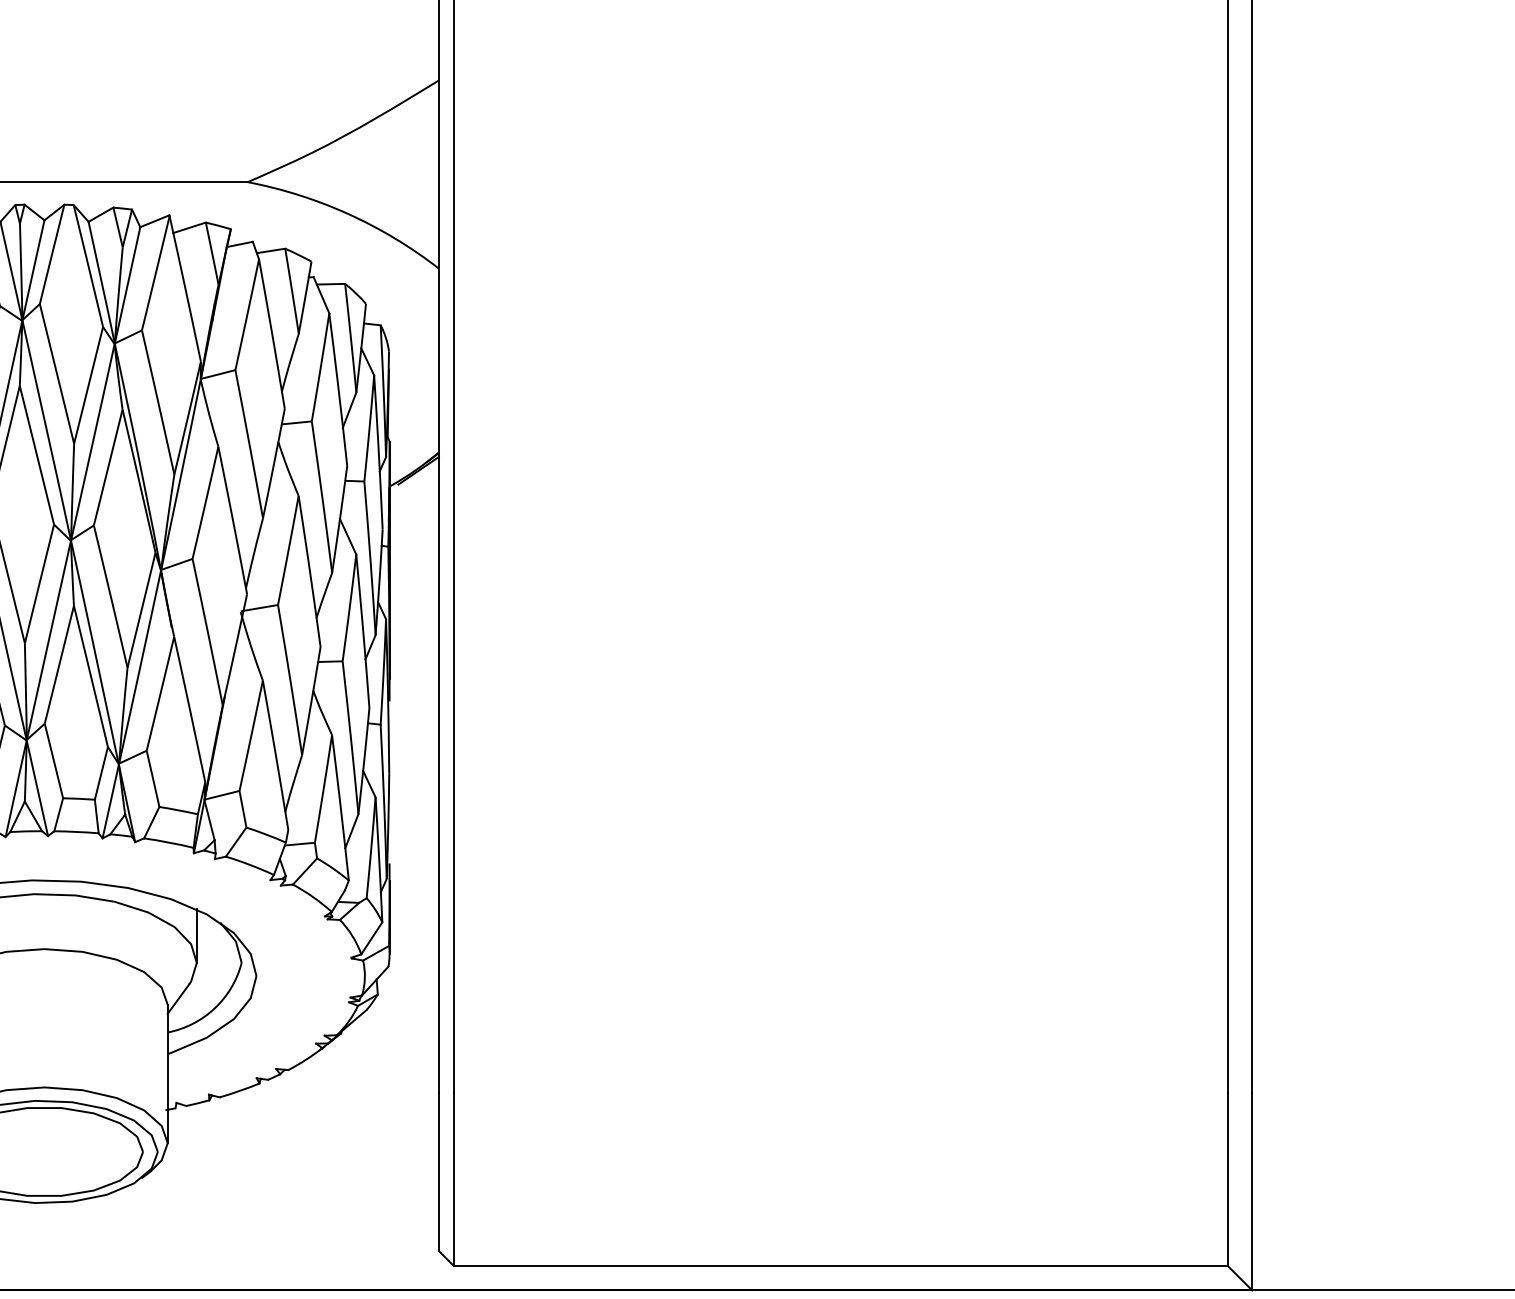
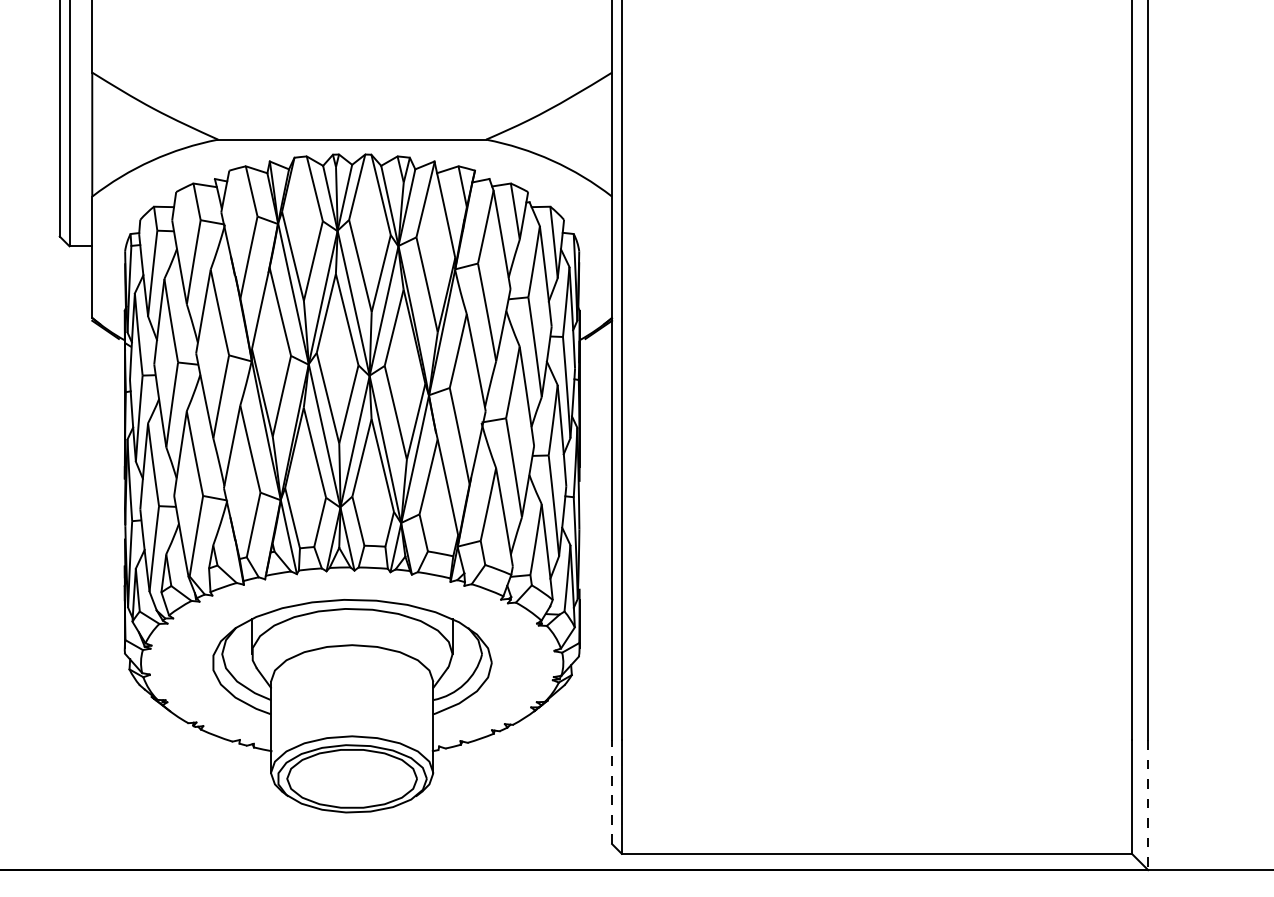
line: (439, 1172) -> (612, 792), solid -> dashed
line: (1252, 1192) -> (1148, 805), solid -> dashed

